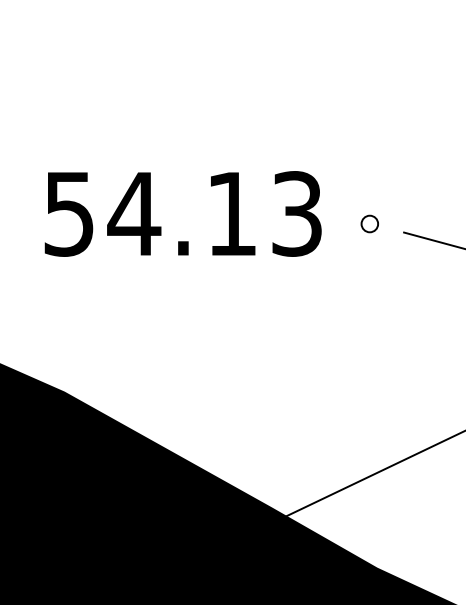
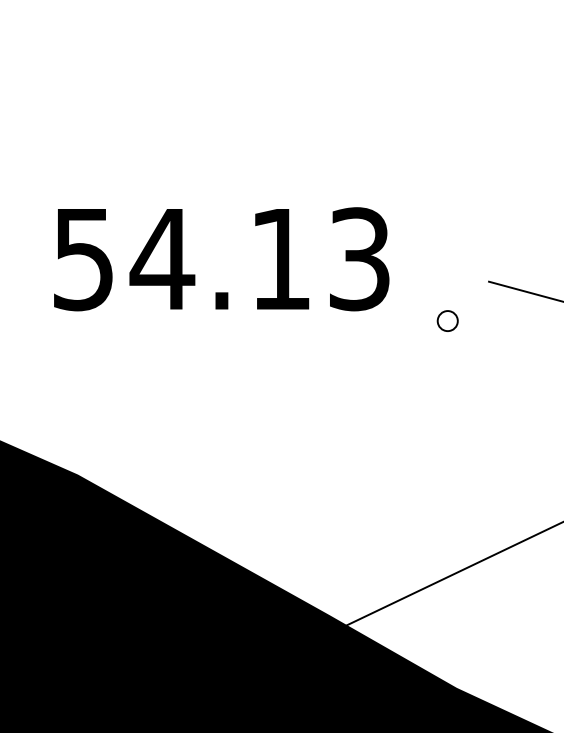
part: (369, 223) -> (447, 320), moved

